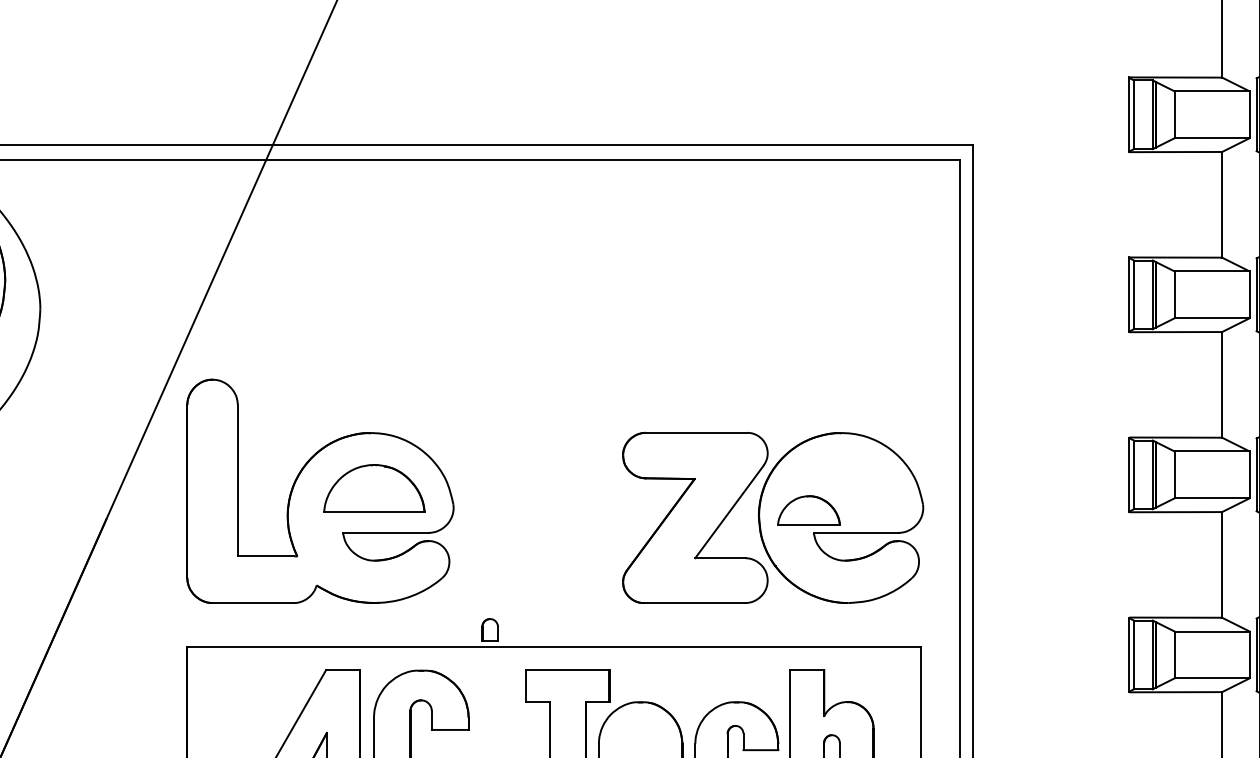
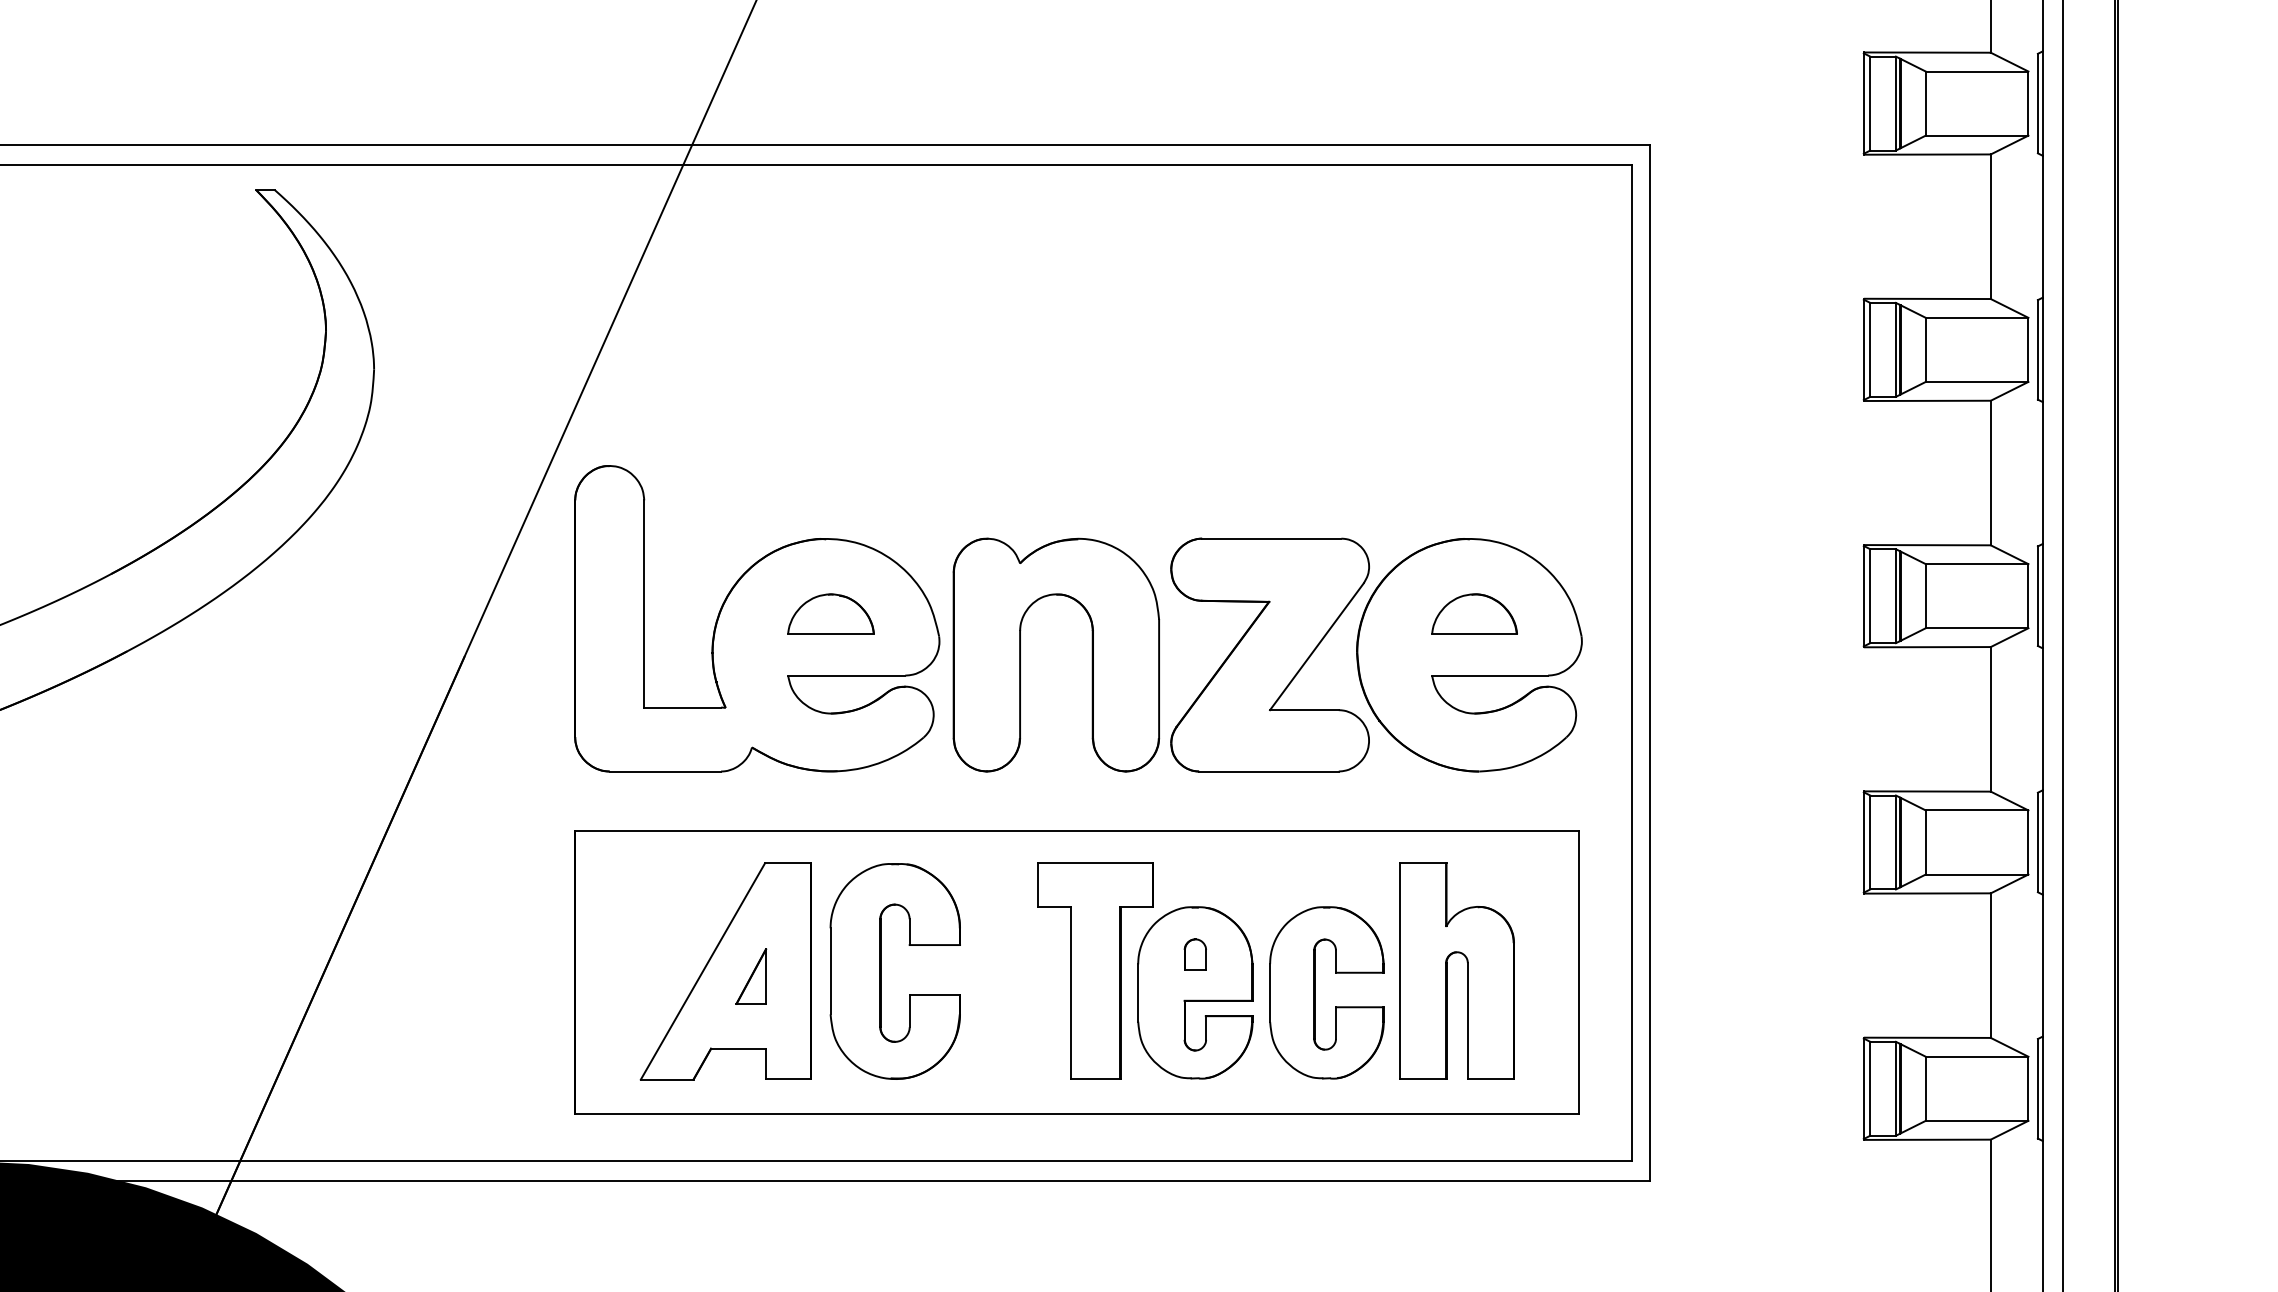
part: (373, 487) -> (830, 613), size x0.62
part: (808, 510) -> (1474, 613), moved
part: (564, 517) -> (1091, 654), added
part: (489, 630) -> (1194, 954), moved

